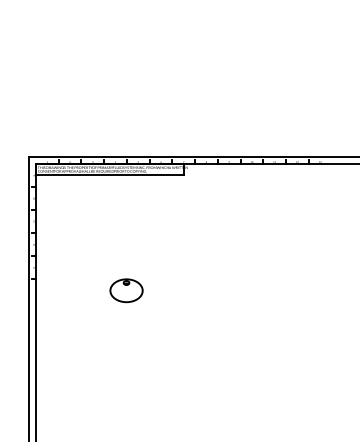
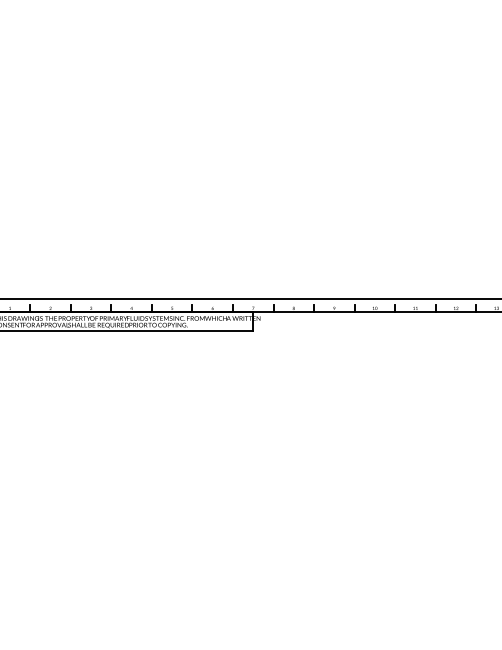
part: (126, 290) -> (151, 537), removed

